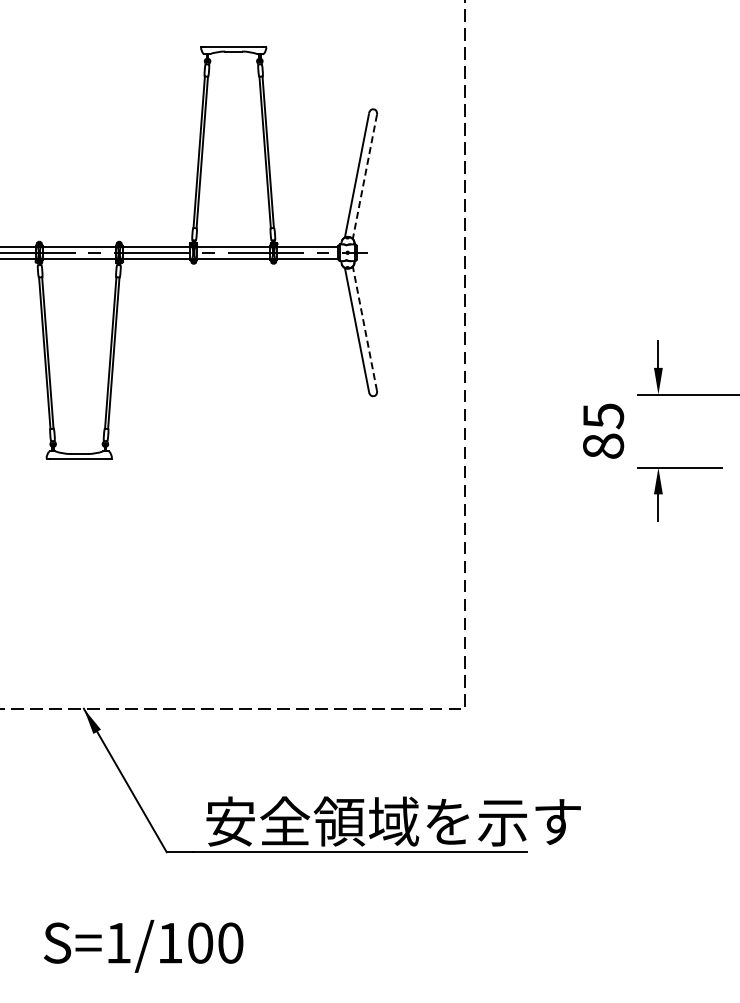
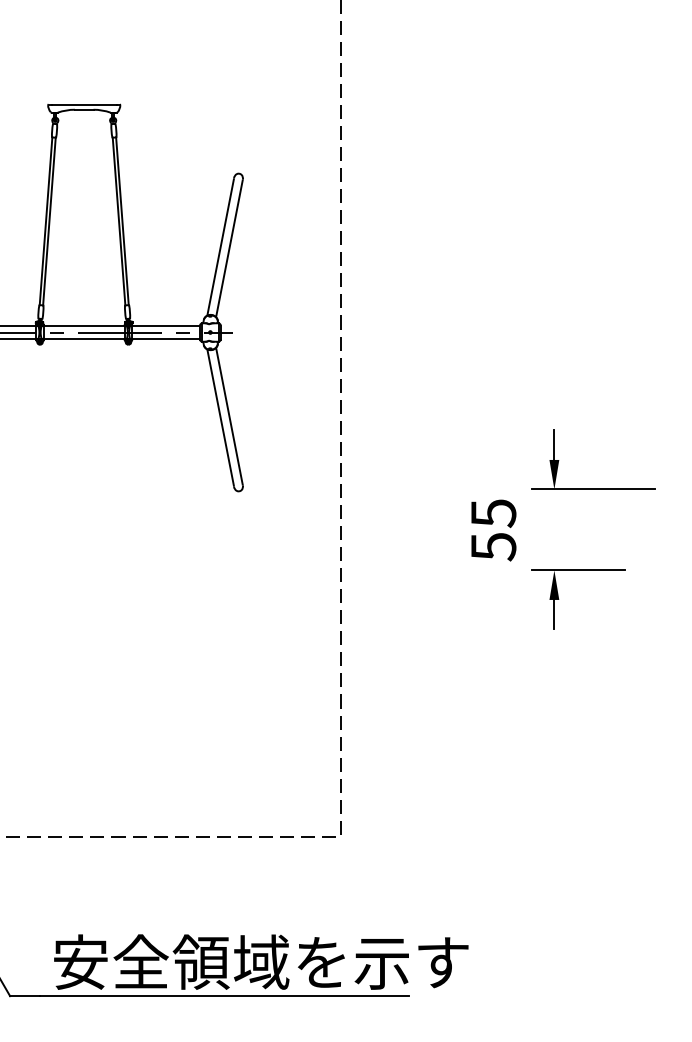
line: (364, 177) -> (229, 249), dashed -> solid
line: (364, 328) -> (229, 416), dashed -> solid
text: (603, 446) -> (493, 546), 85 -> 55

